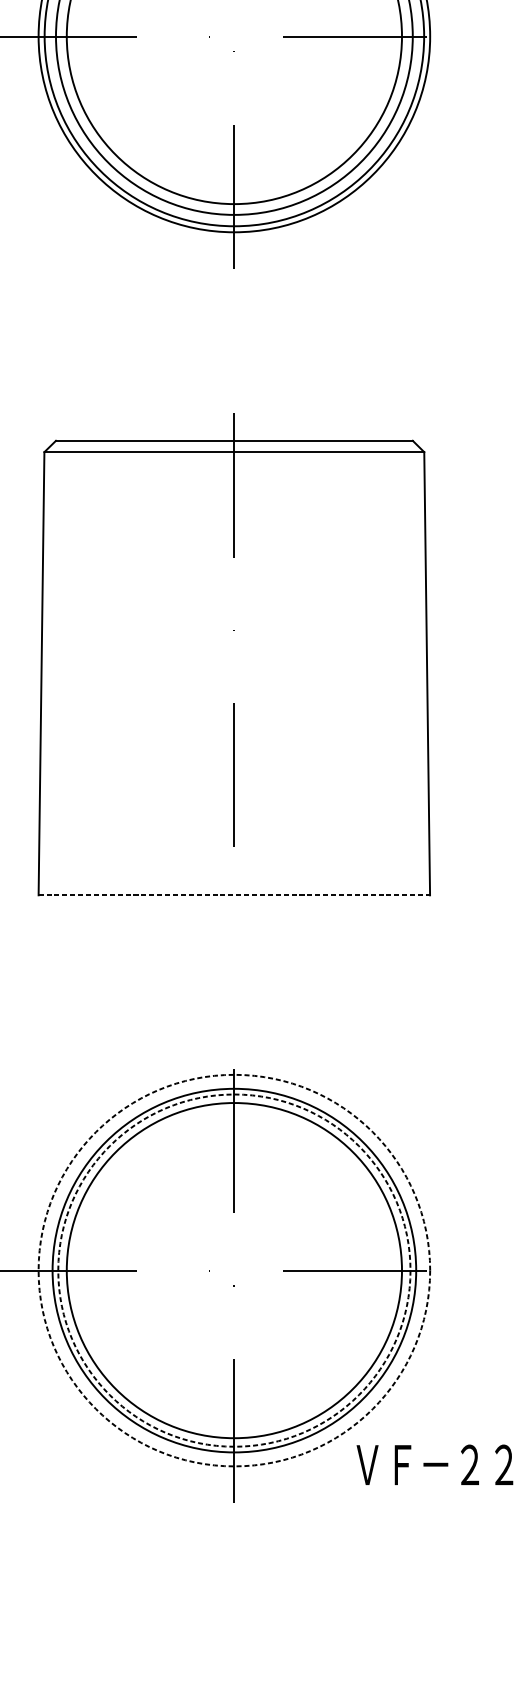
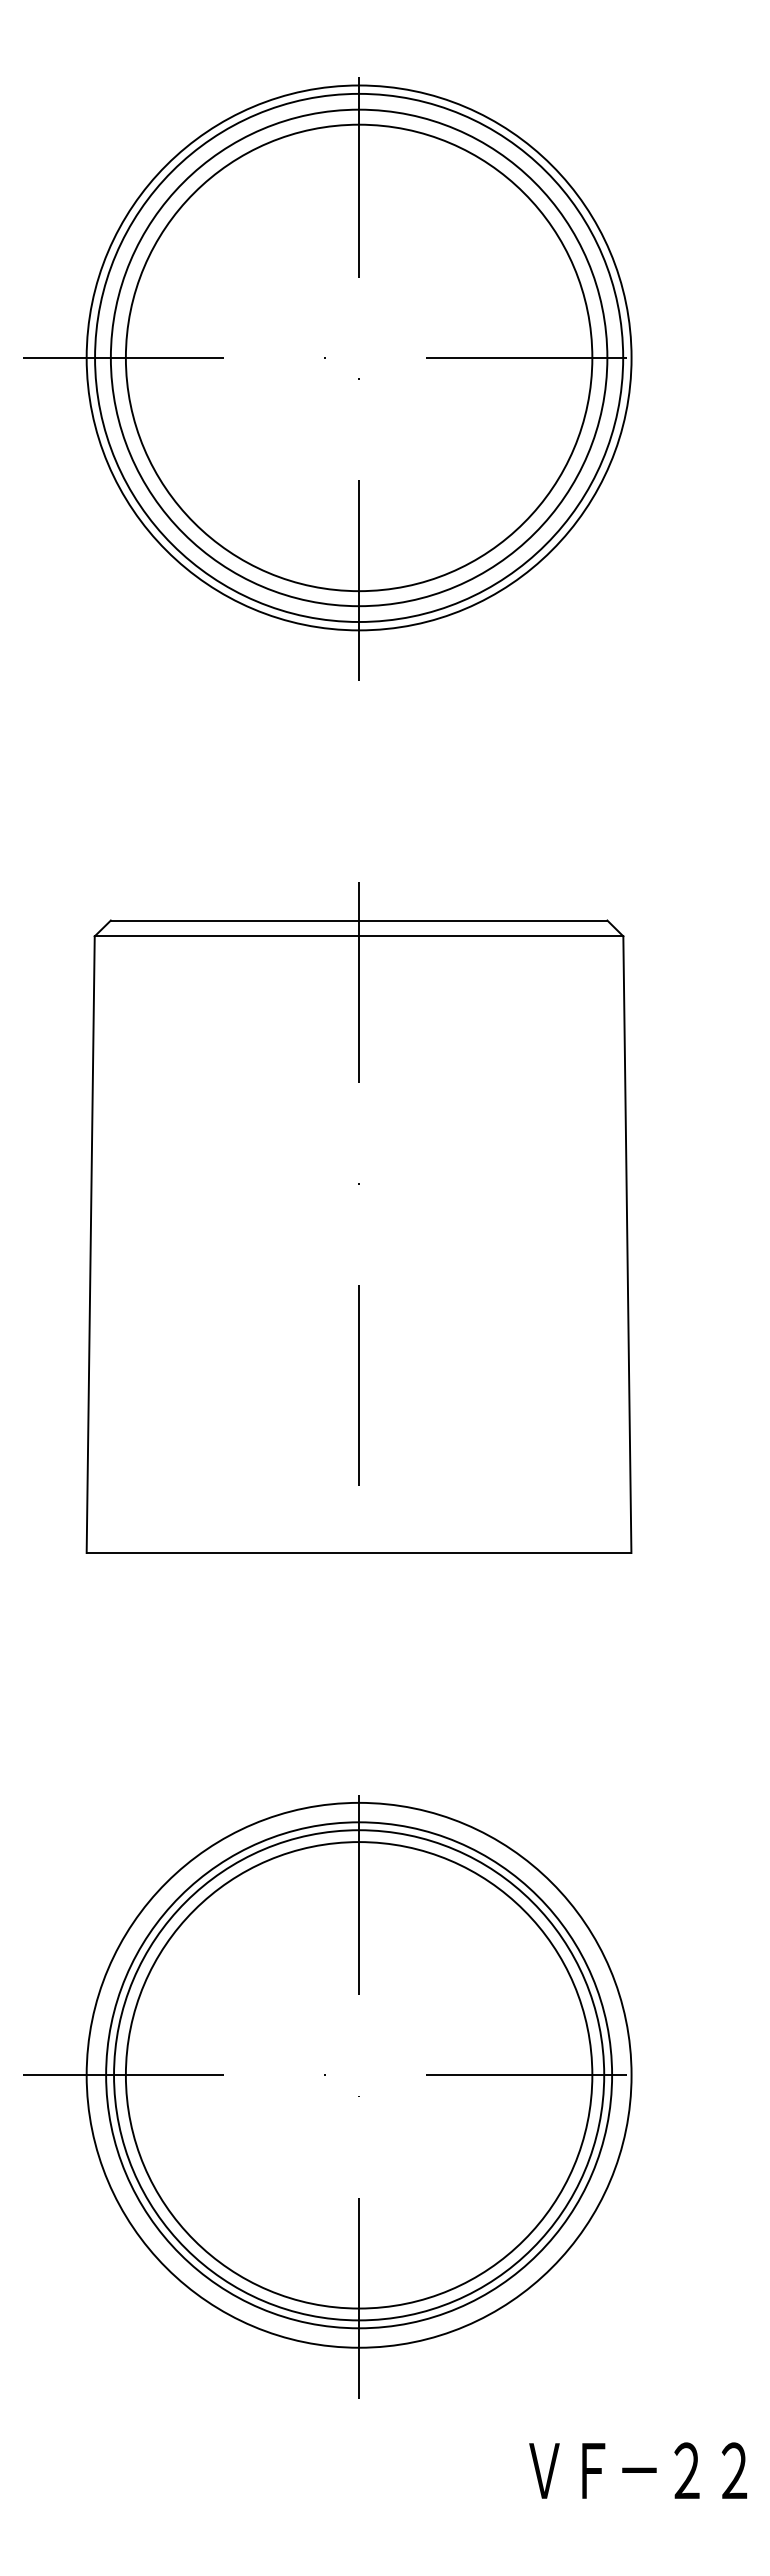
line: (234, 895) -> (359, 1553), dashed -> solid
circle: (233, 1270) -> (358, 2074), dashed -> solid
circle: (234, 1270) -> (359, 2075), dashed -> solid
text: (435, 1464) -> (638, 2470), moved

